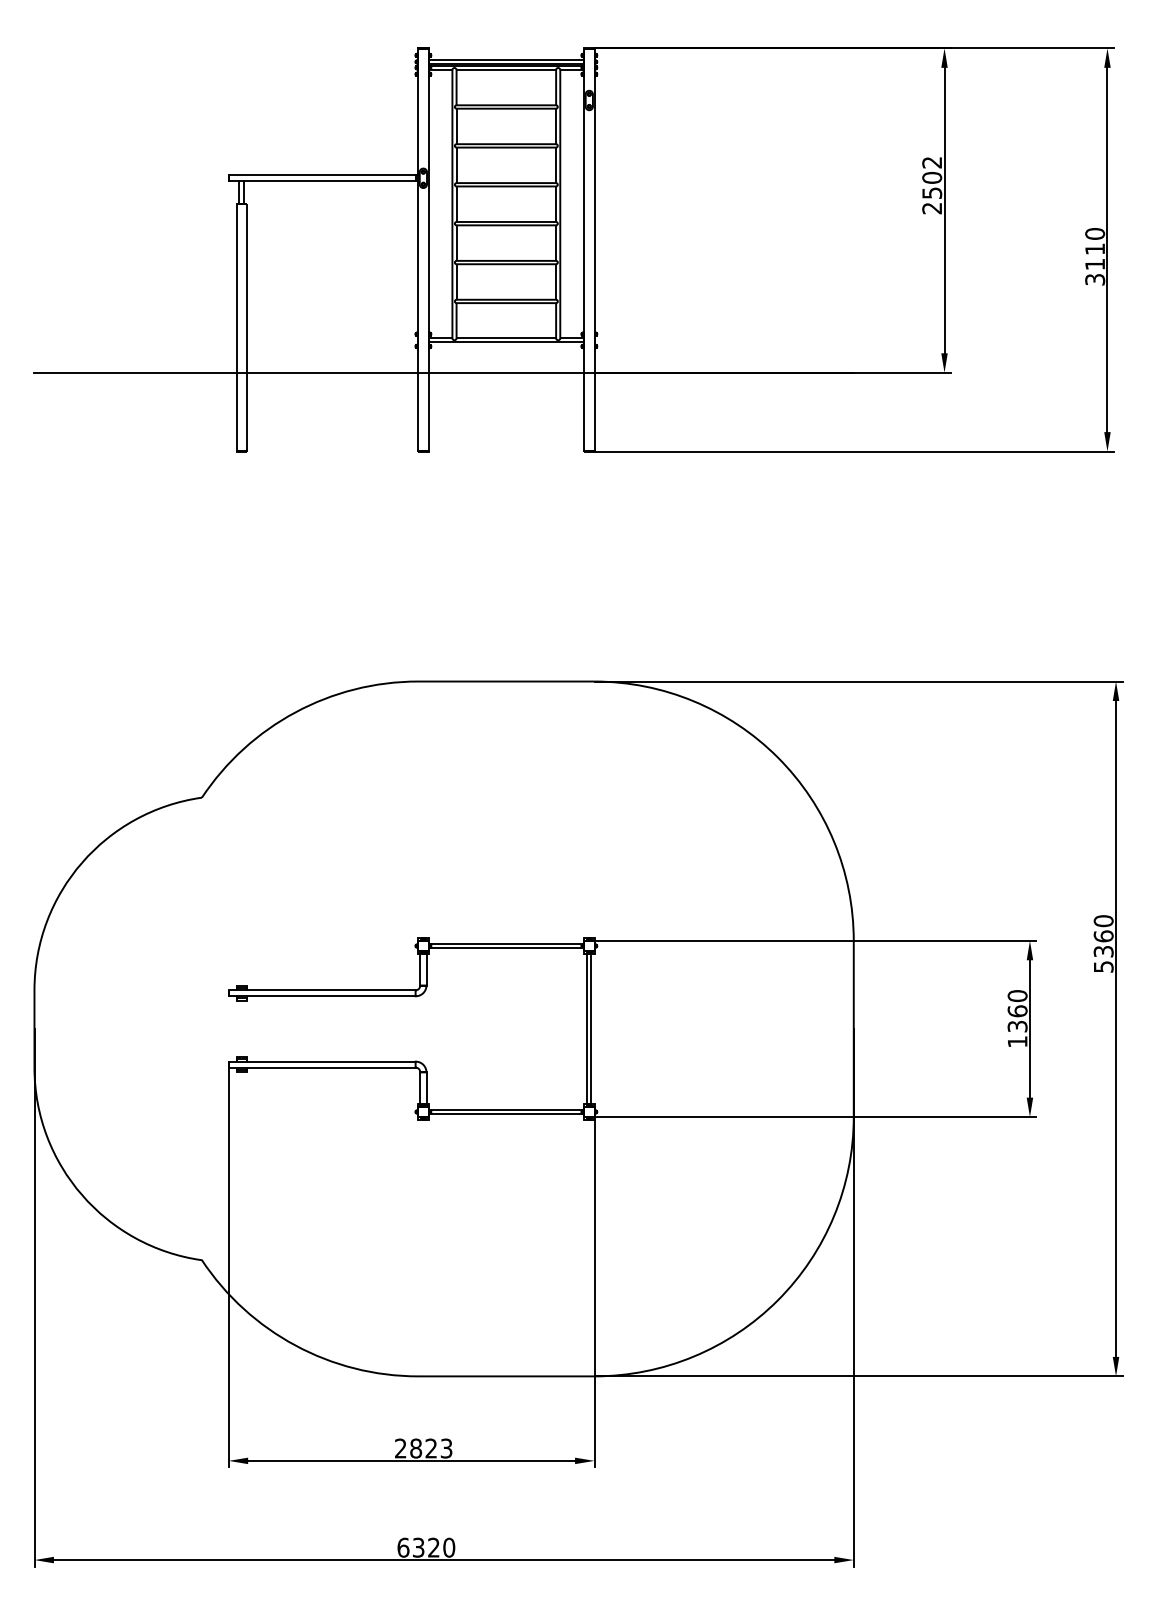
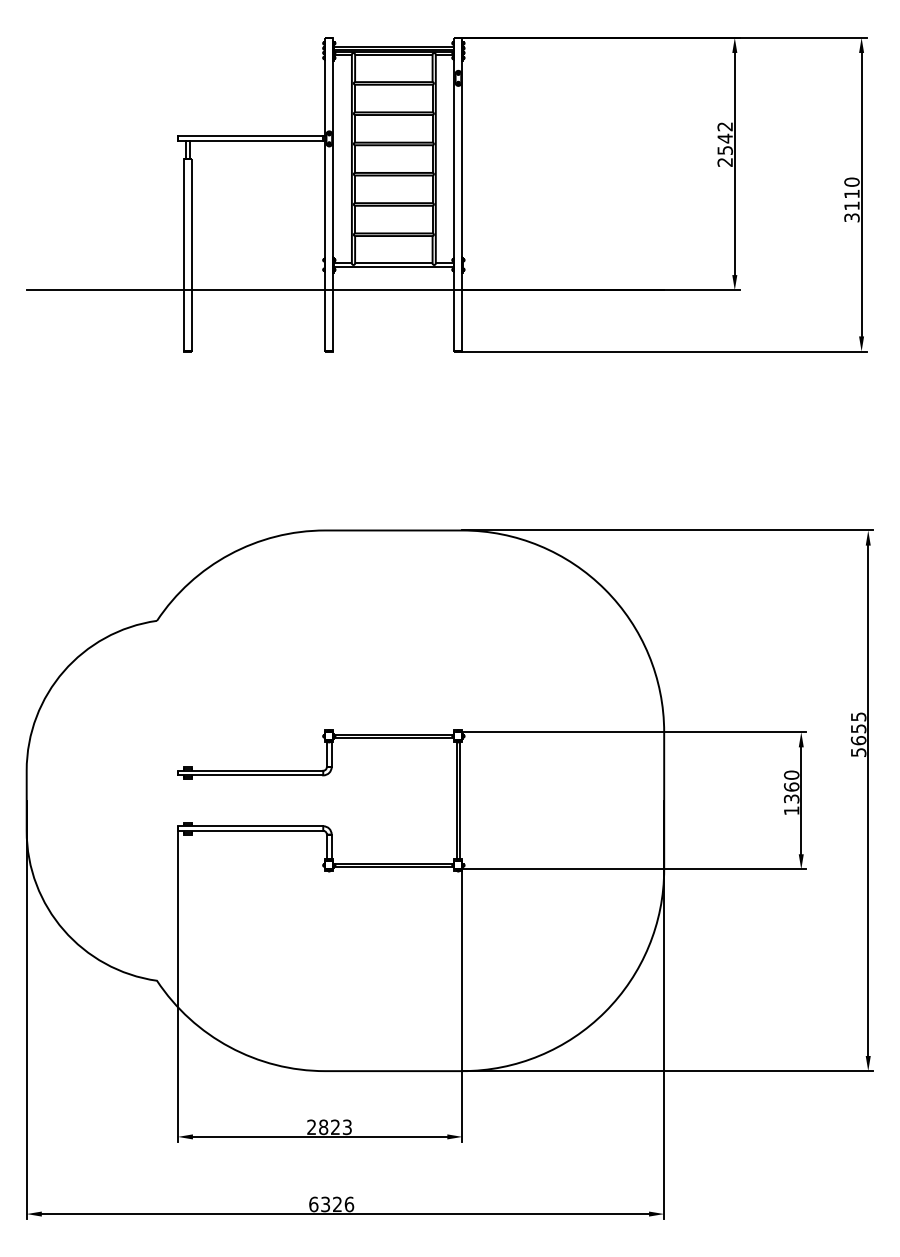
text: (932, 177) -> (725, 138), 2502 -> 2542
text: (1103, 936) -> (858, 728), 5360 -> 5655
text: (449, 1547) -> (349, 1204), 6320 -> 6326

